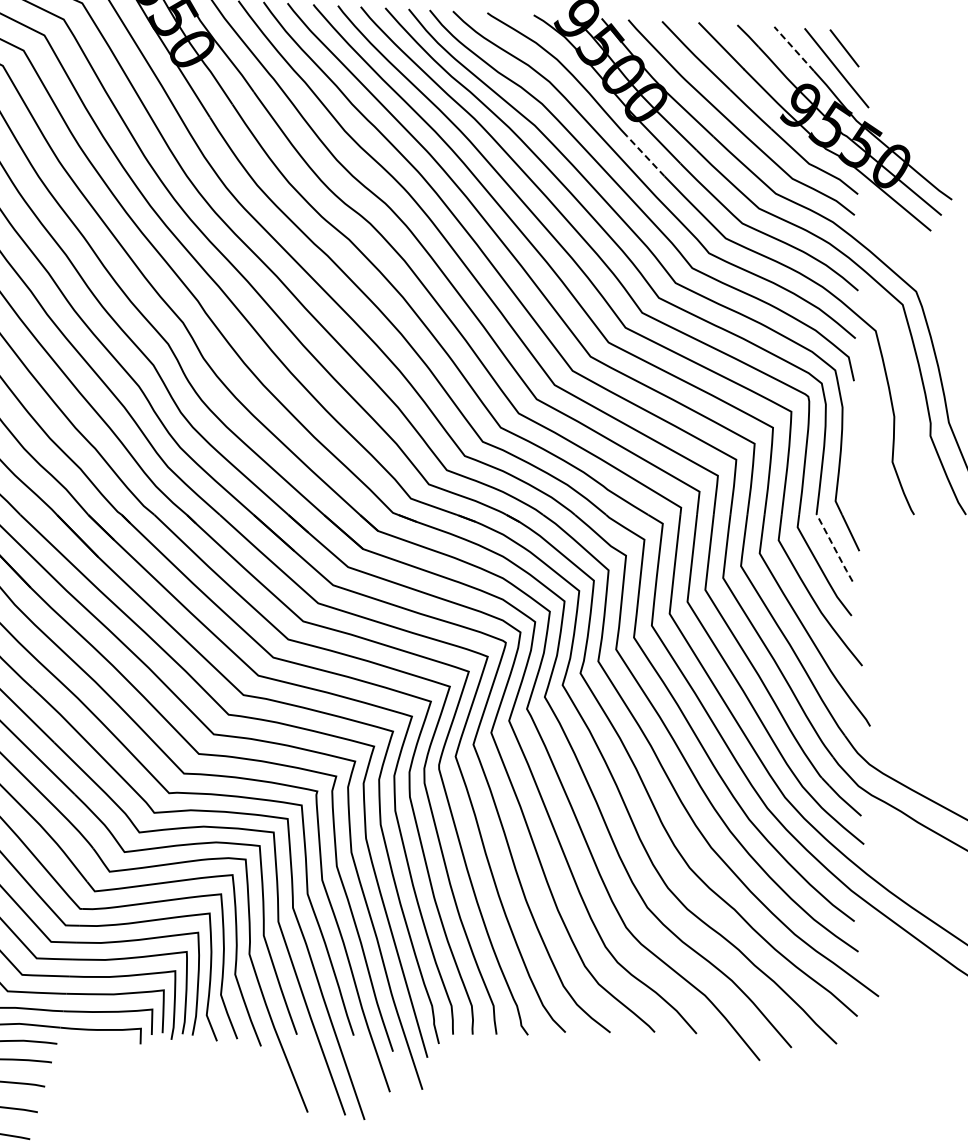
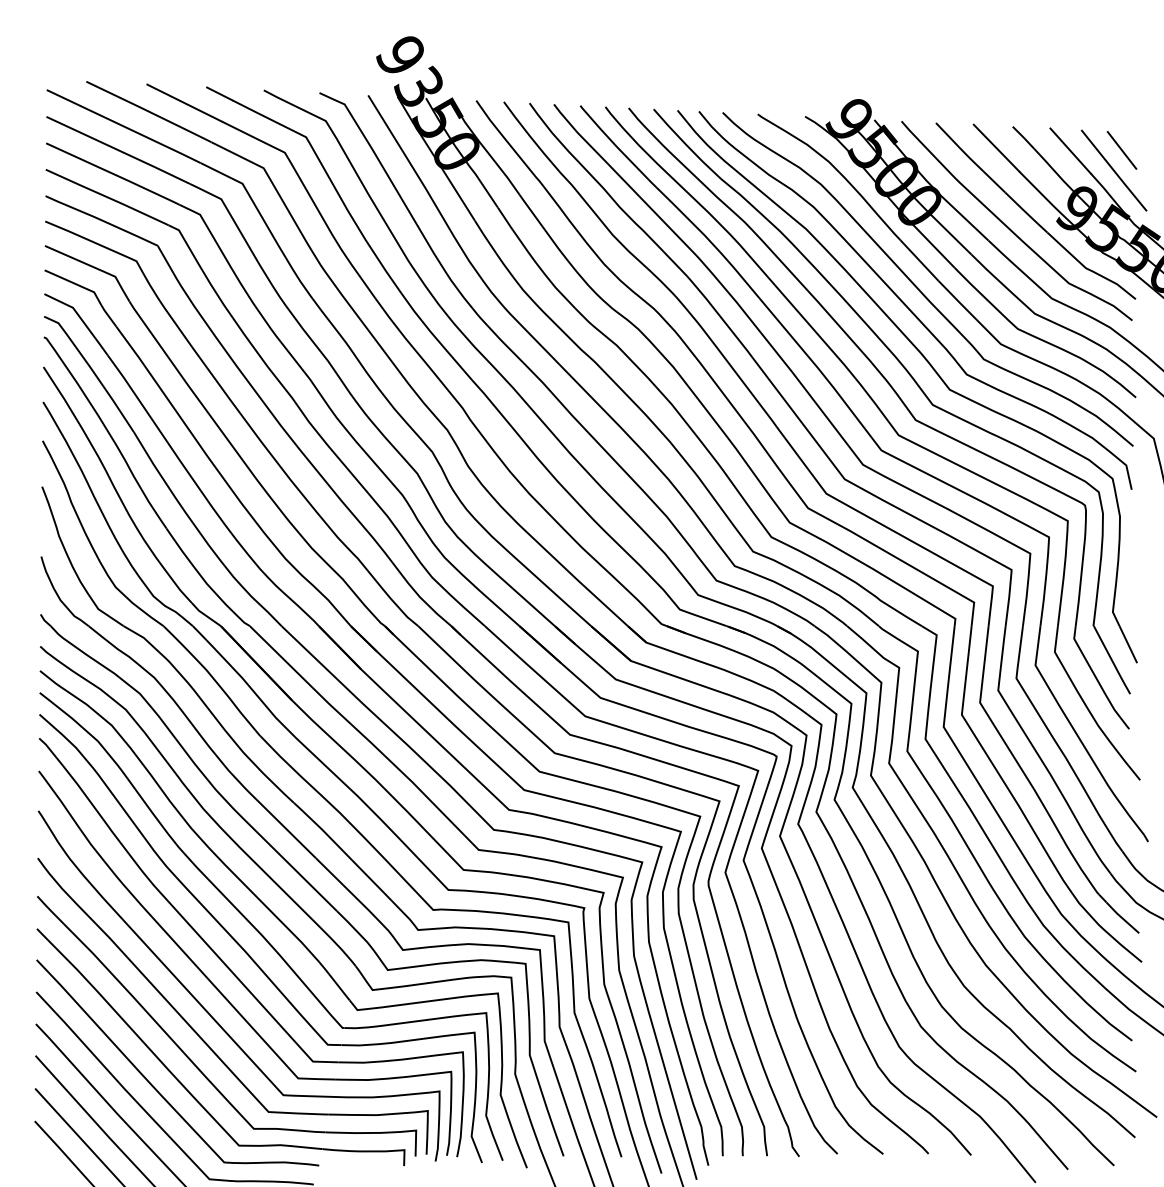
line: (794, 48) -> (1070, 150), dashed -> solid
line: (646, 157) -> (920, 261), dashed -> solid
line: (835, 549) -> (1112, 661), dashed -> solid

